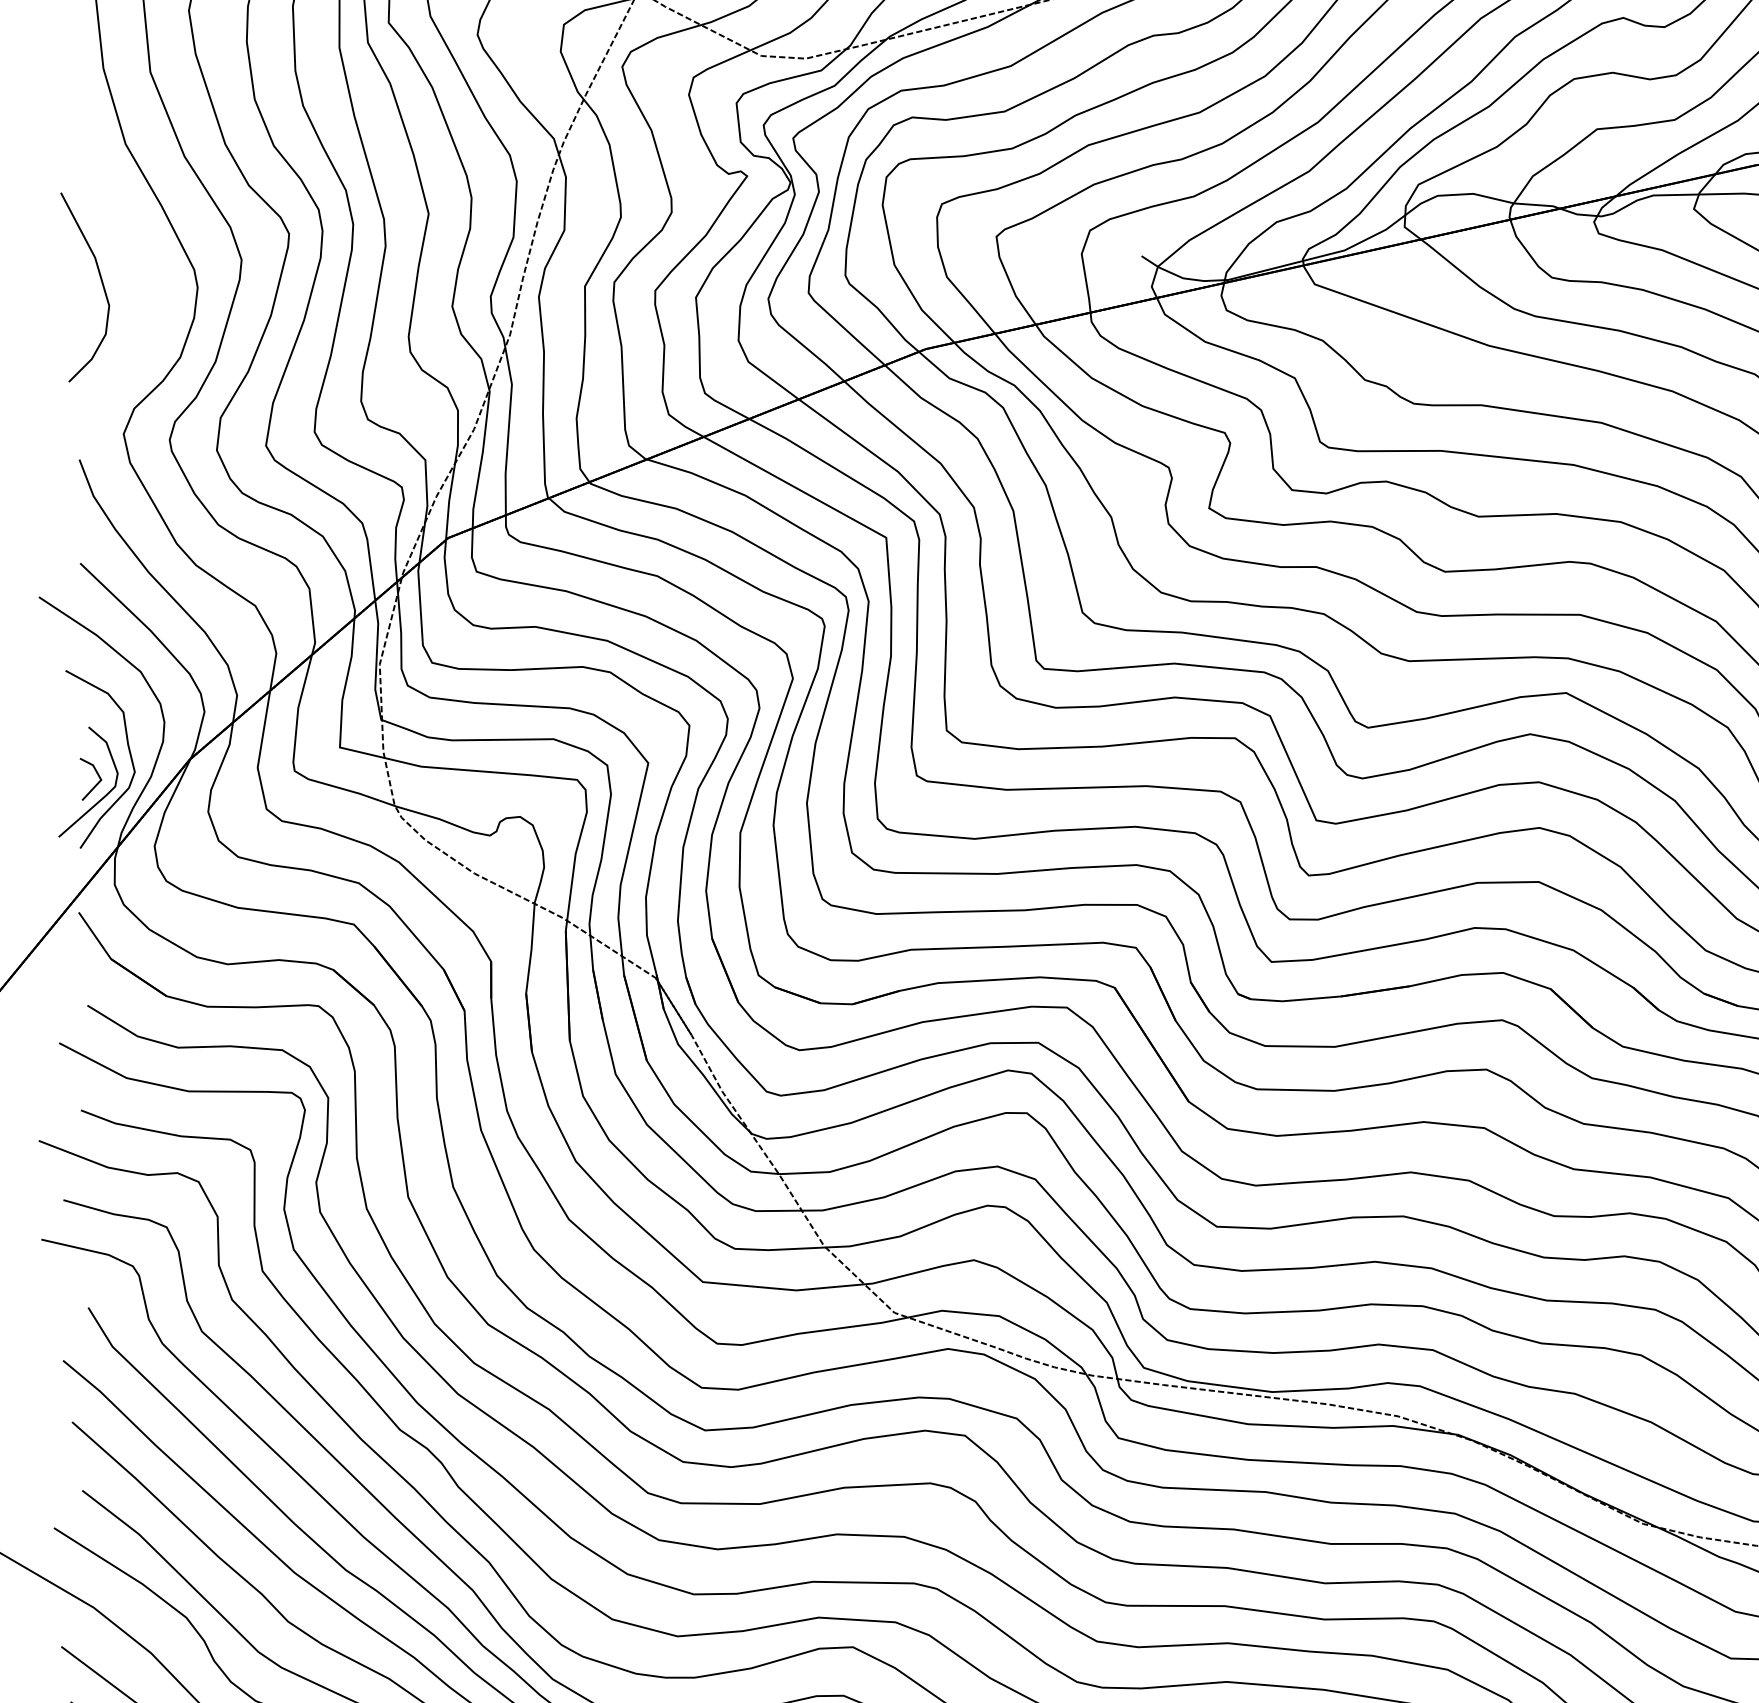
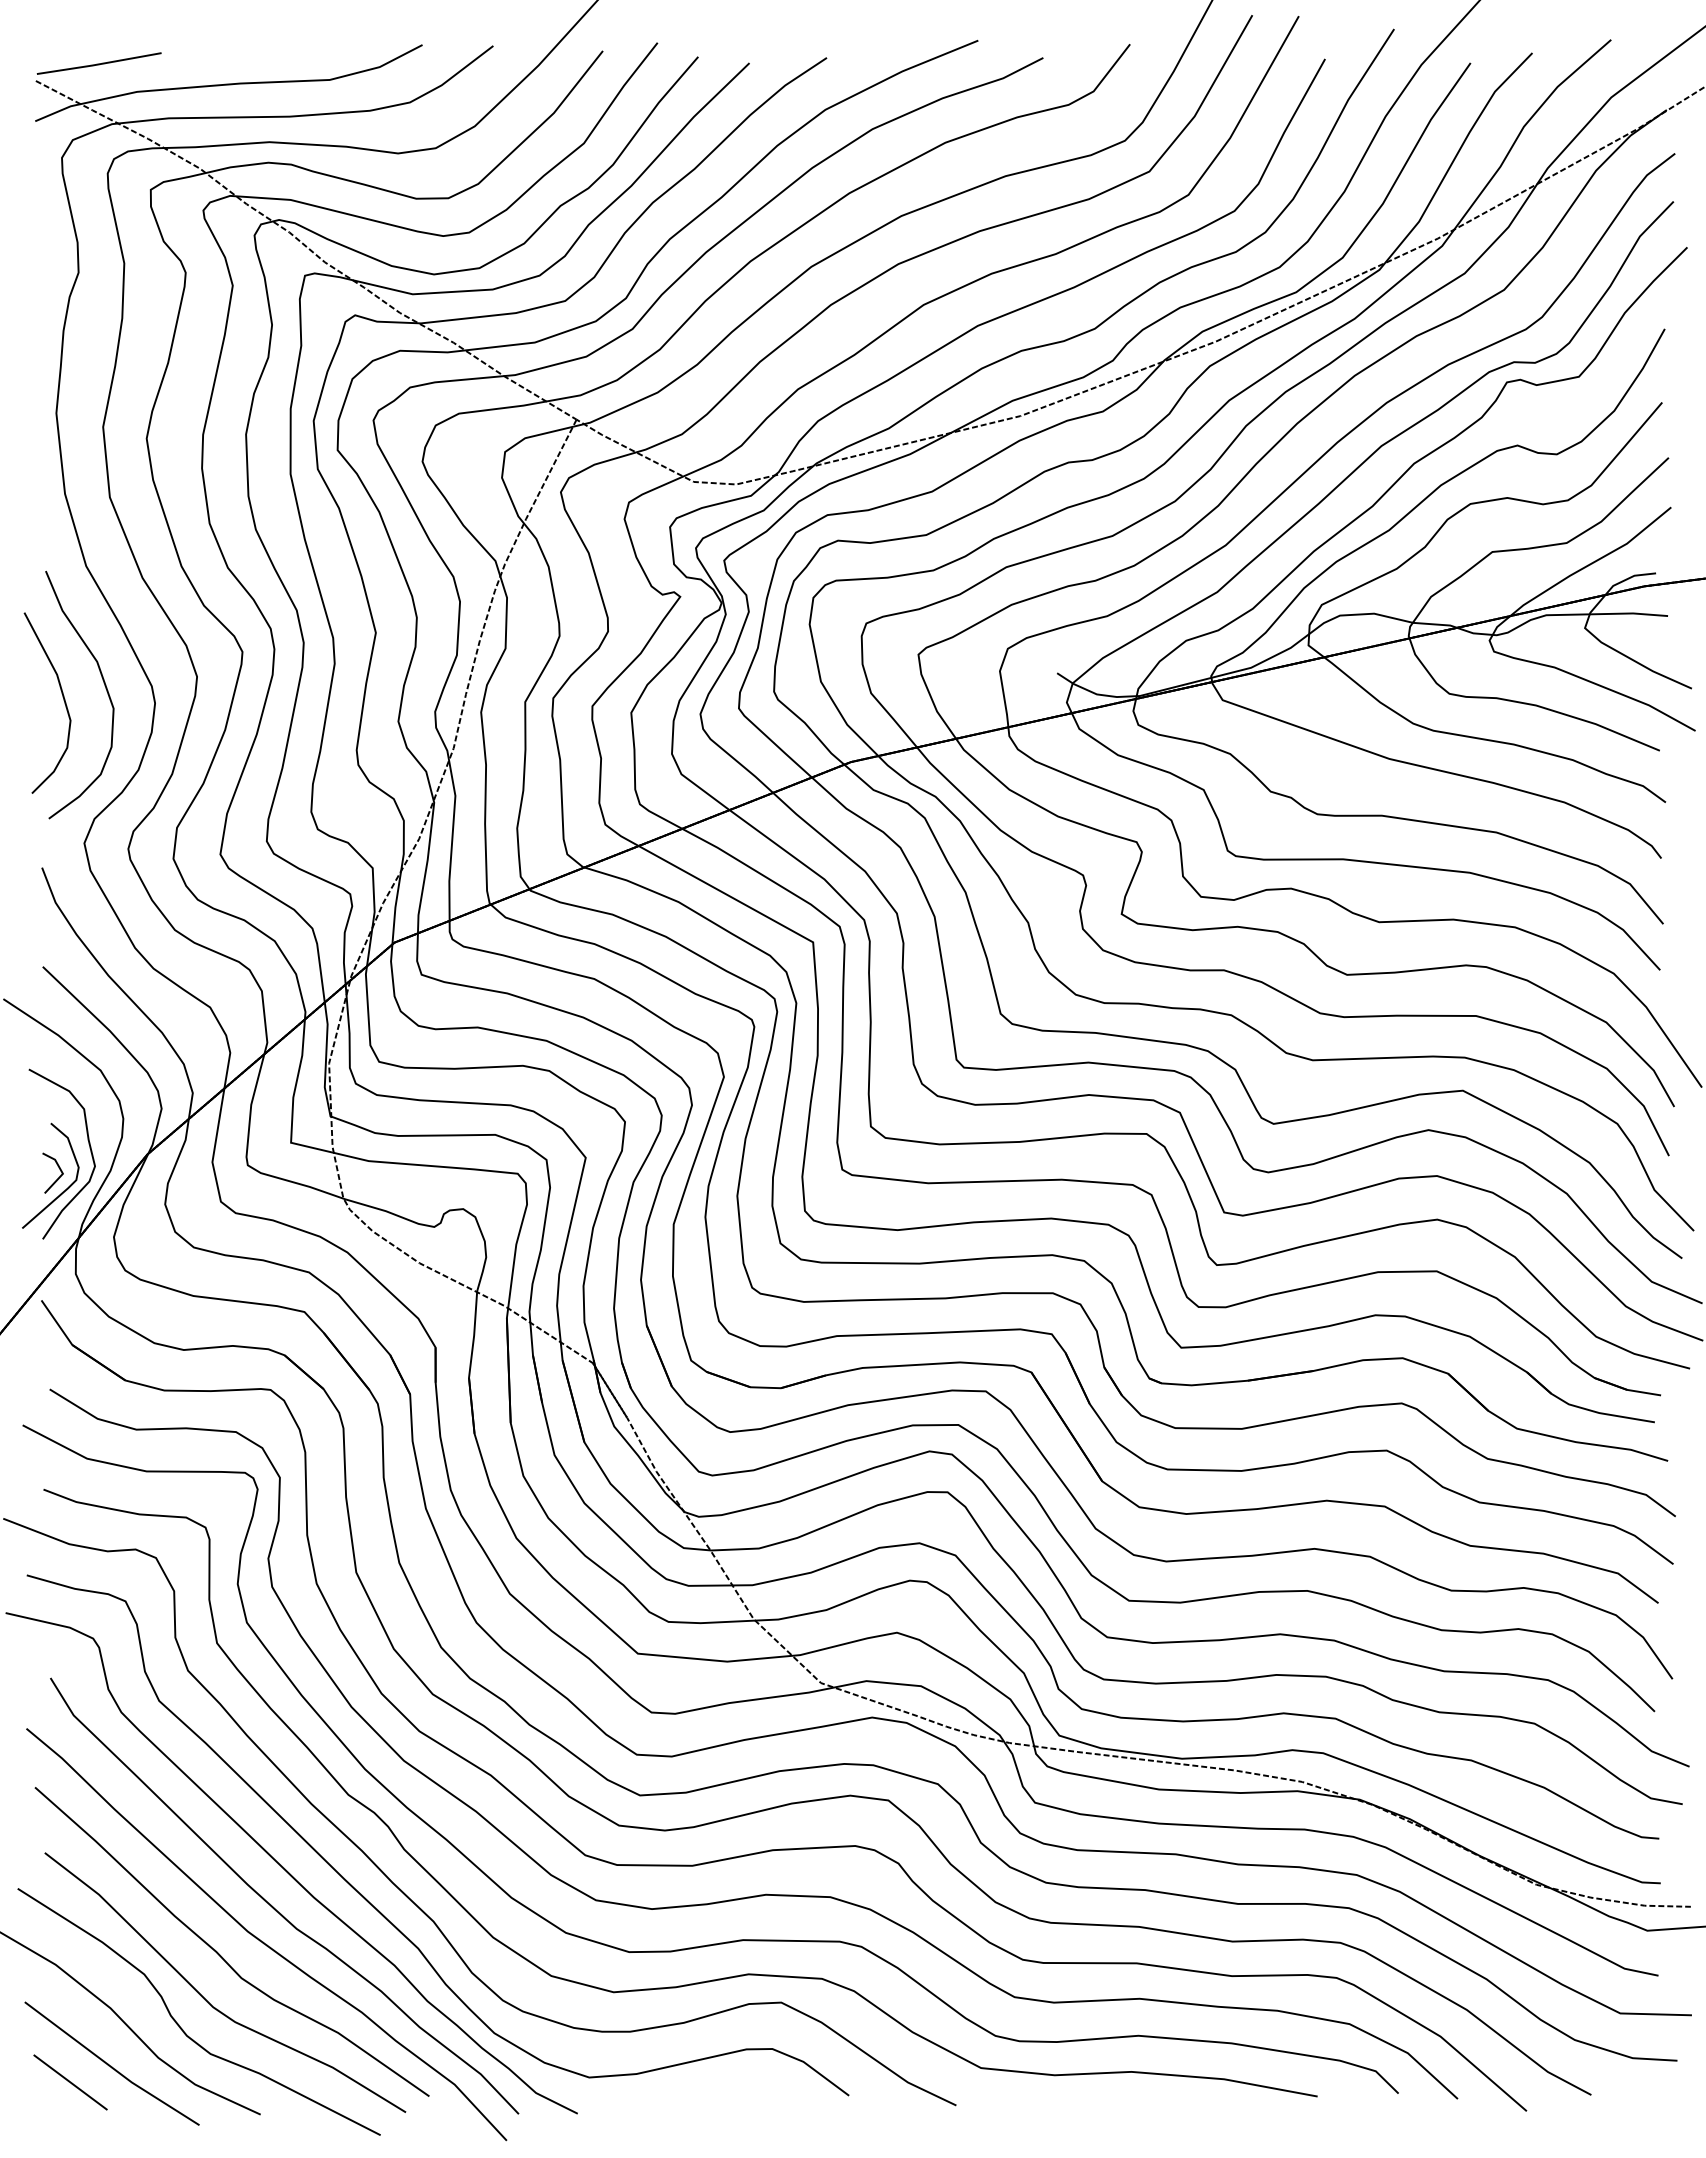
curve: (144, 270) -> (104, 686), added

